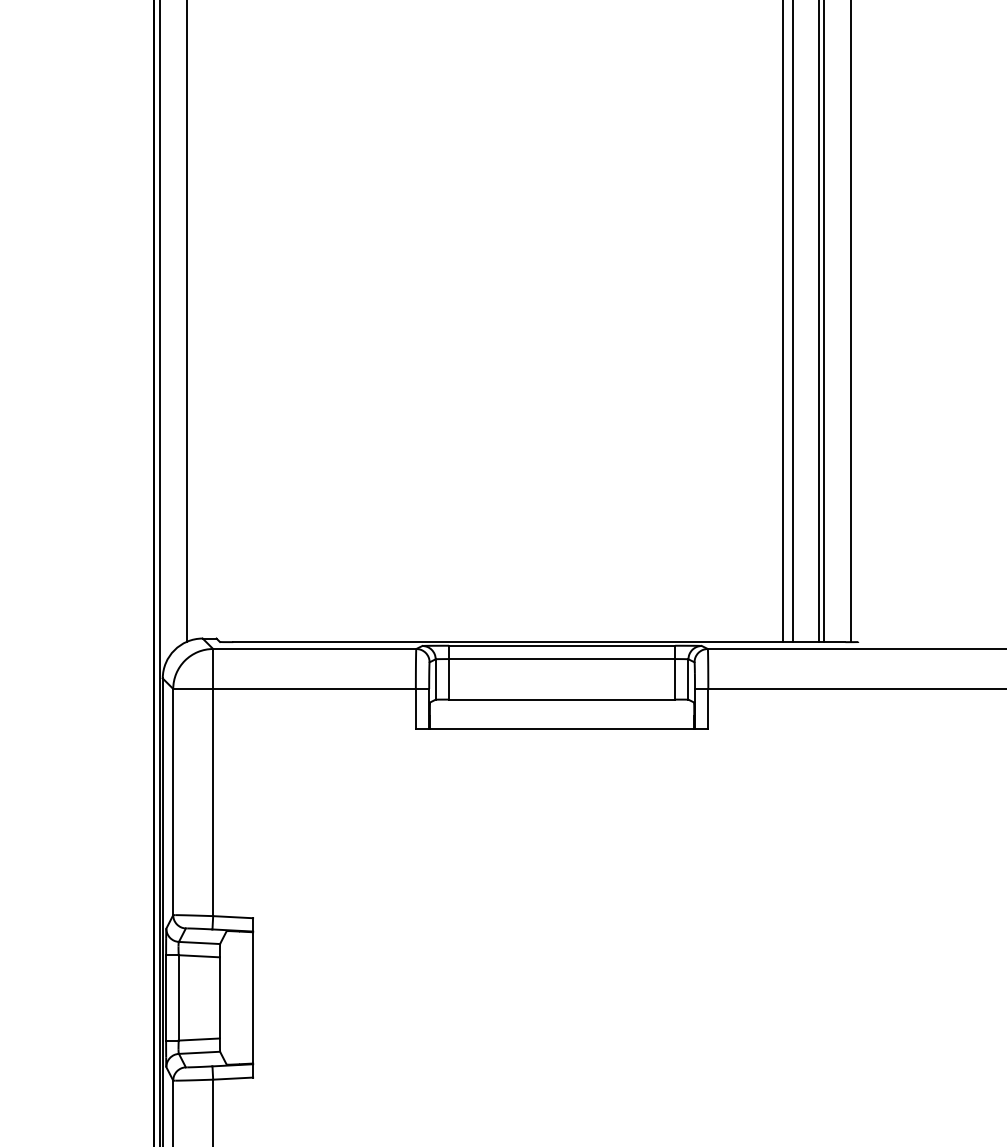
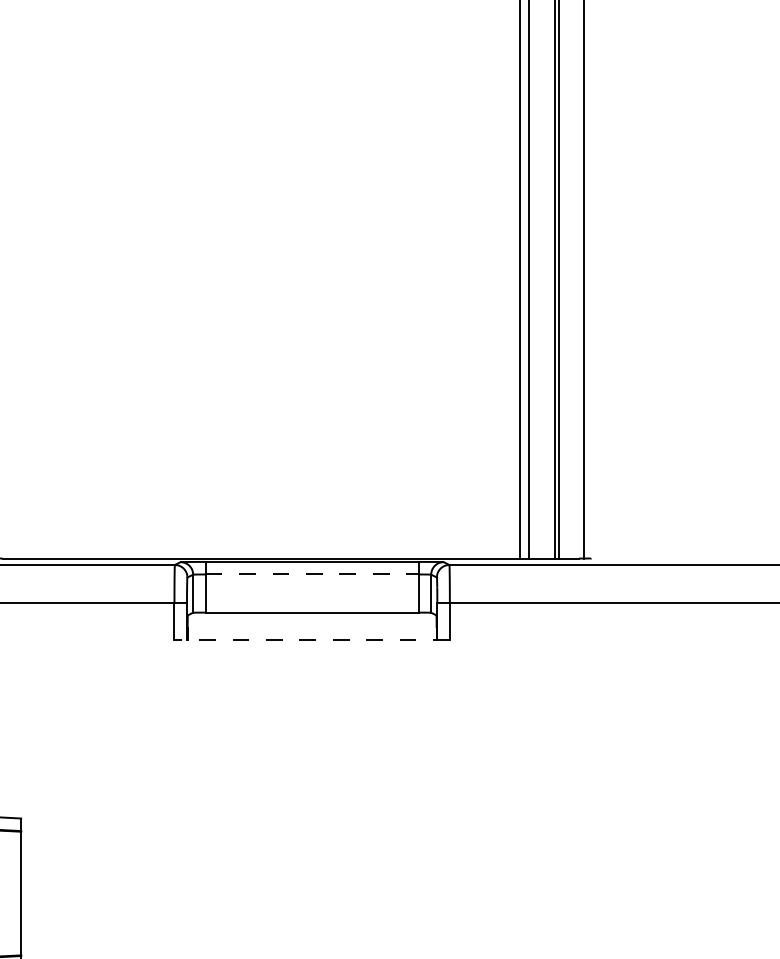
line: (562, 659) -> (312, 574), solid -> dashed
line: (561, 728) -> (311, 639), solid -> dashed

